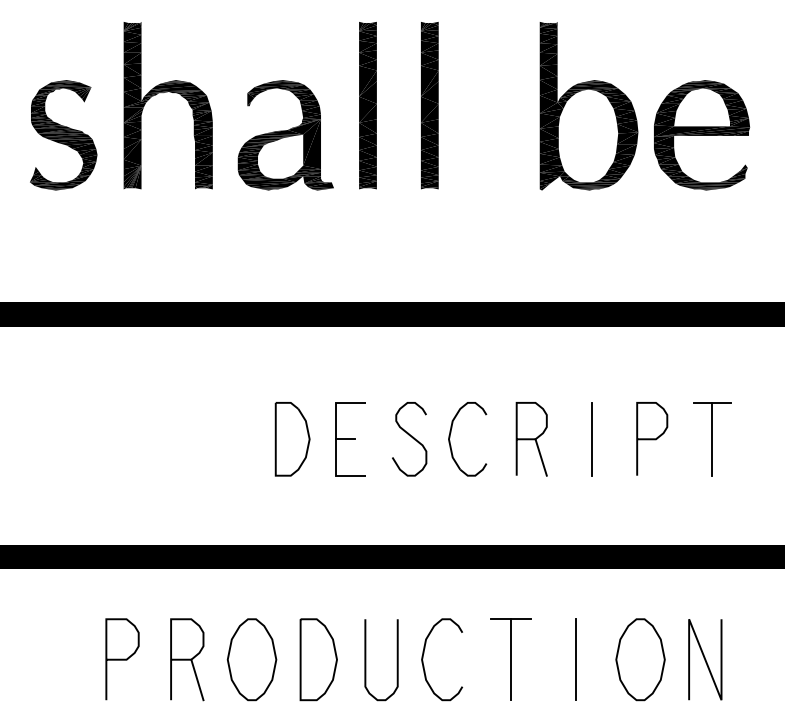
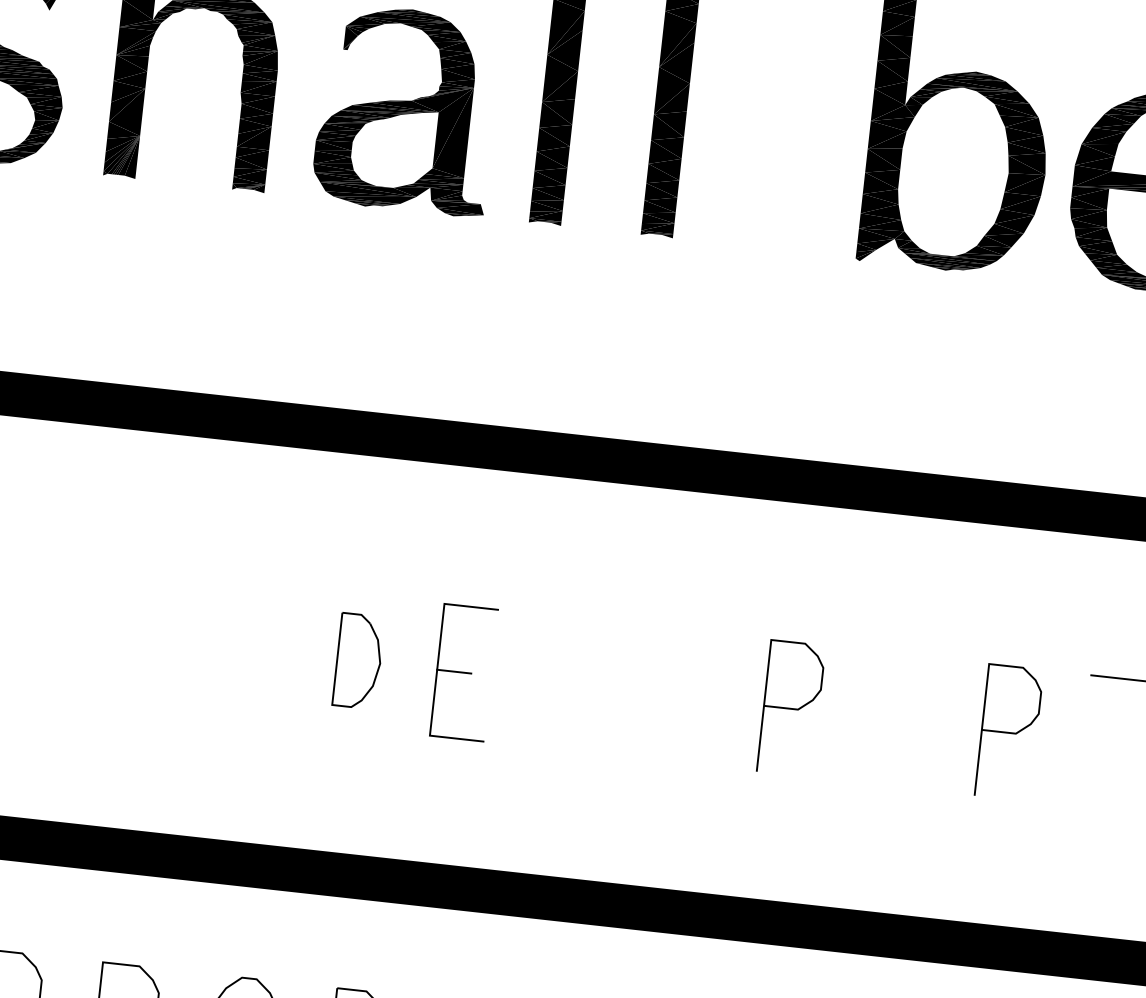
curve: (411, 437) -> (574, 681), removed
line: (592, 438) -> (901, 719), removed
line: (712, 438) -> (1118, 743), removed
part: (292, 439) -> (358, 661), size x0.7
part: (450, 440) -> (644, 694), removed
line: (540, 457) -> (803, 743), removed

